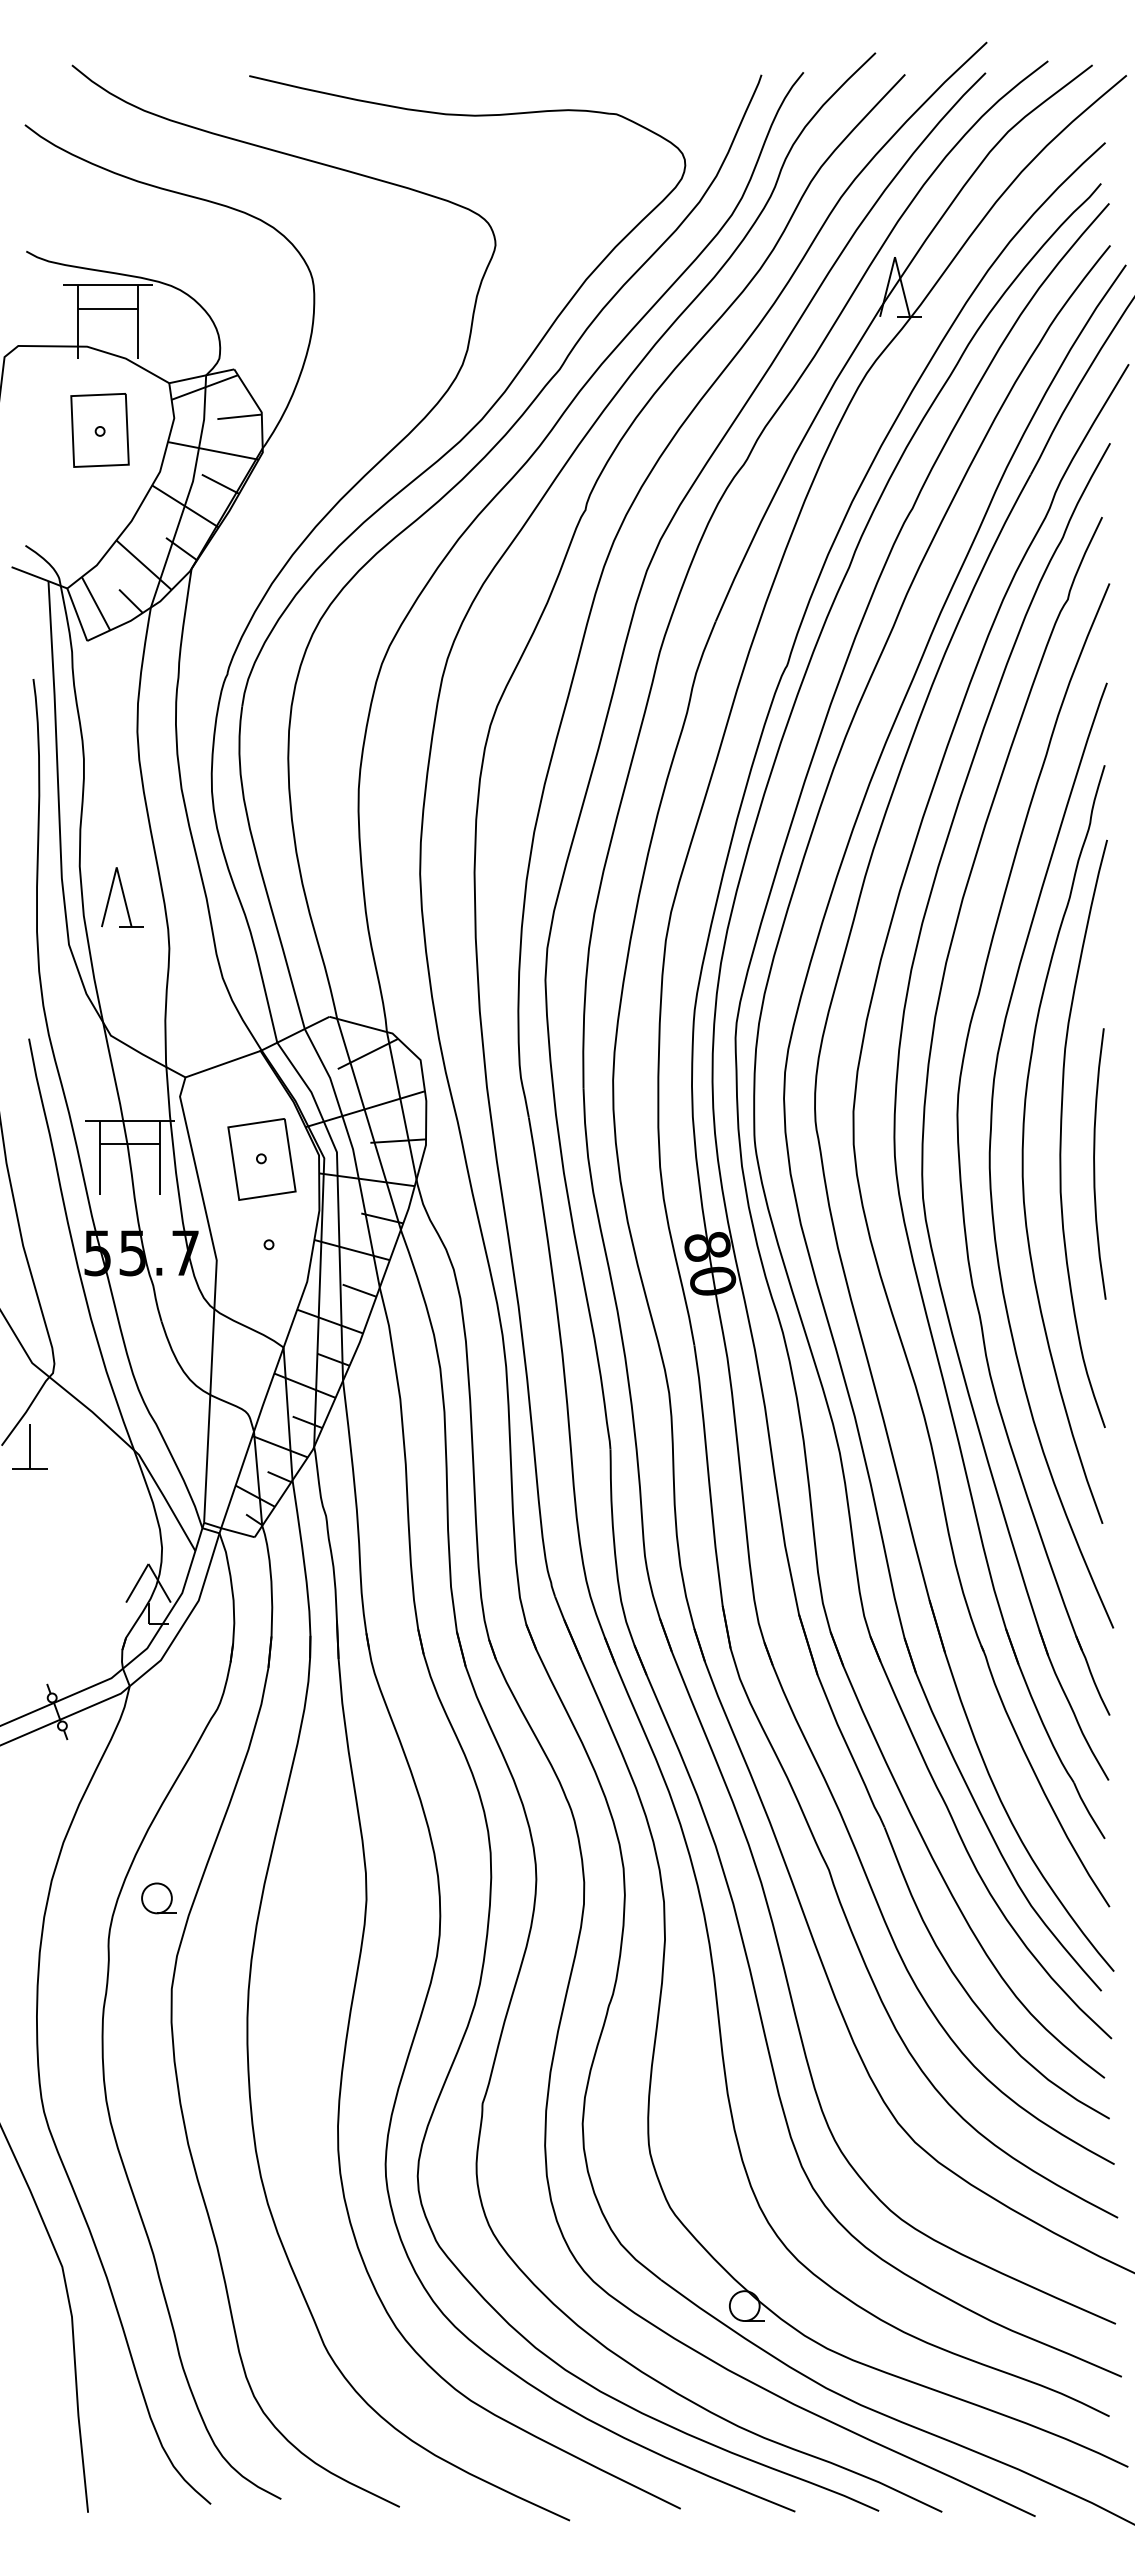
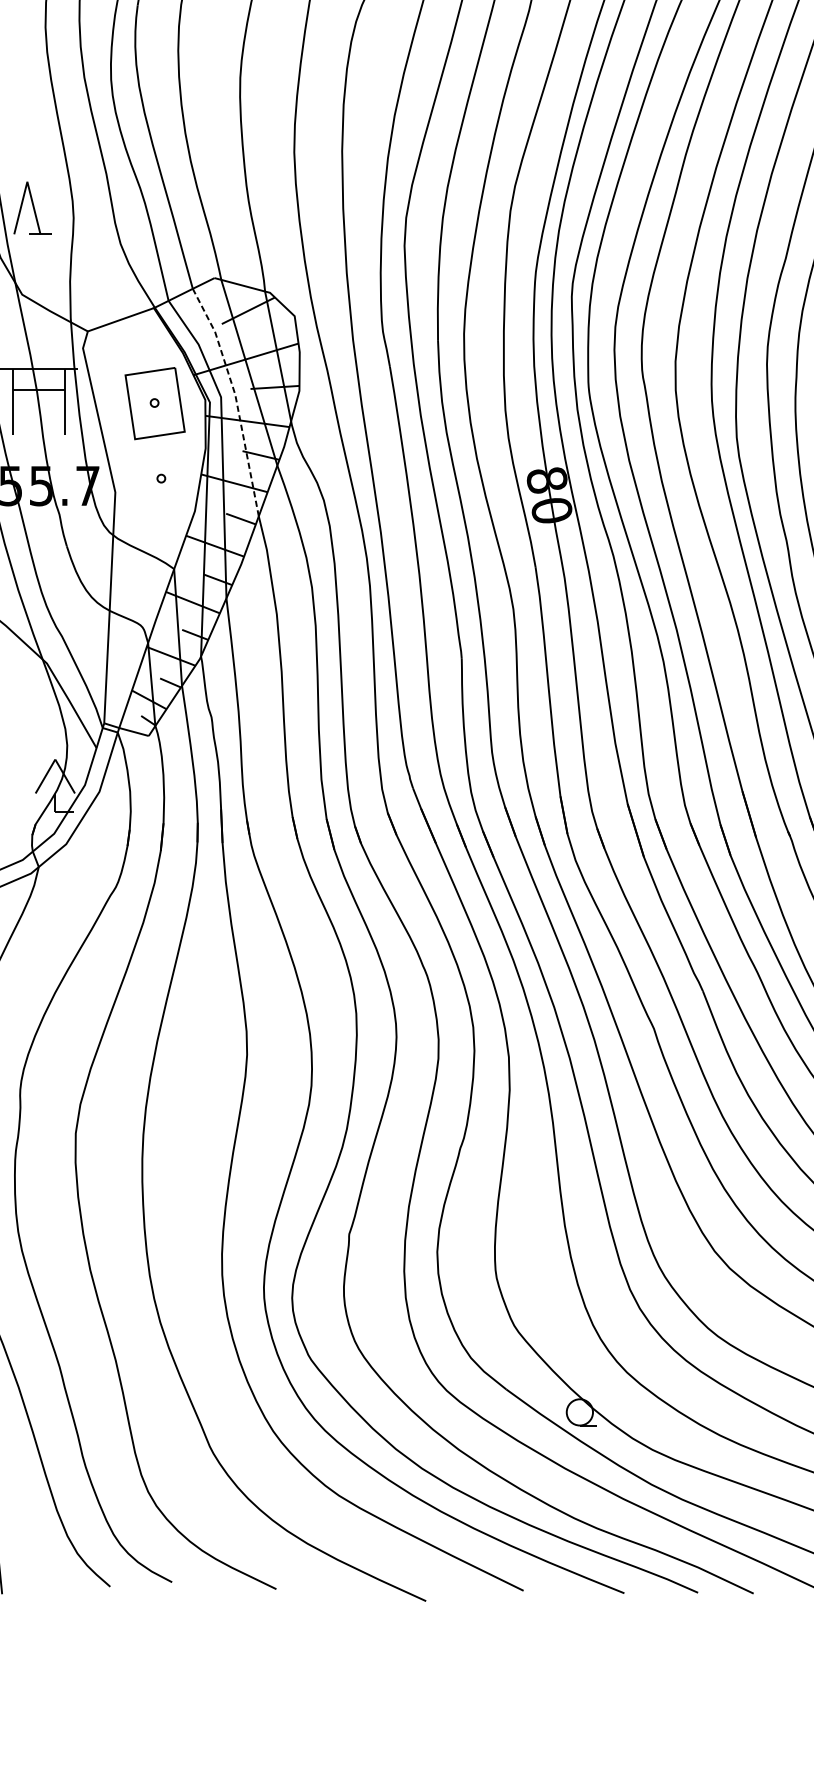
part: (122, 897) -> (32, 208), moved
line: (353, 1153) -> (235, 398), solid -> dashed
part: (158, 1898) -> (64, 1053), removed

